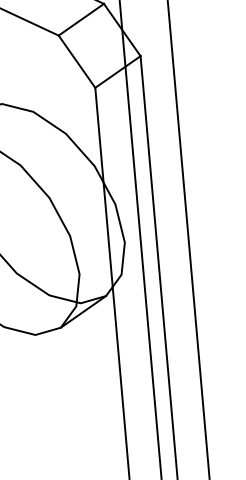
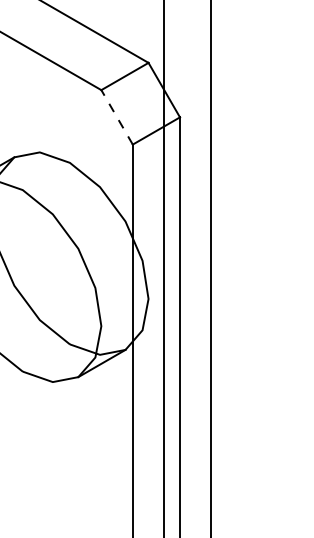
line: (76, 60) -> (116, 116), solid -> dashed

